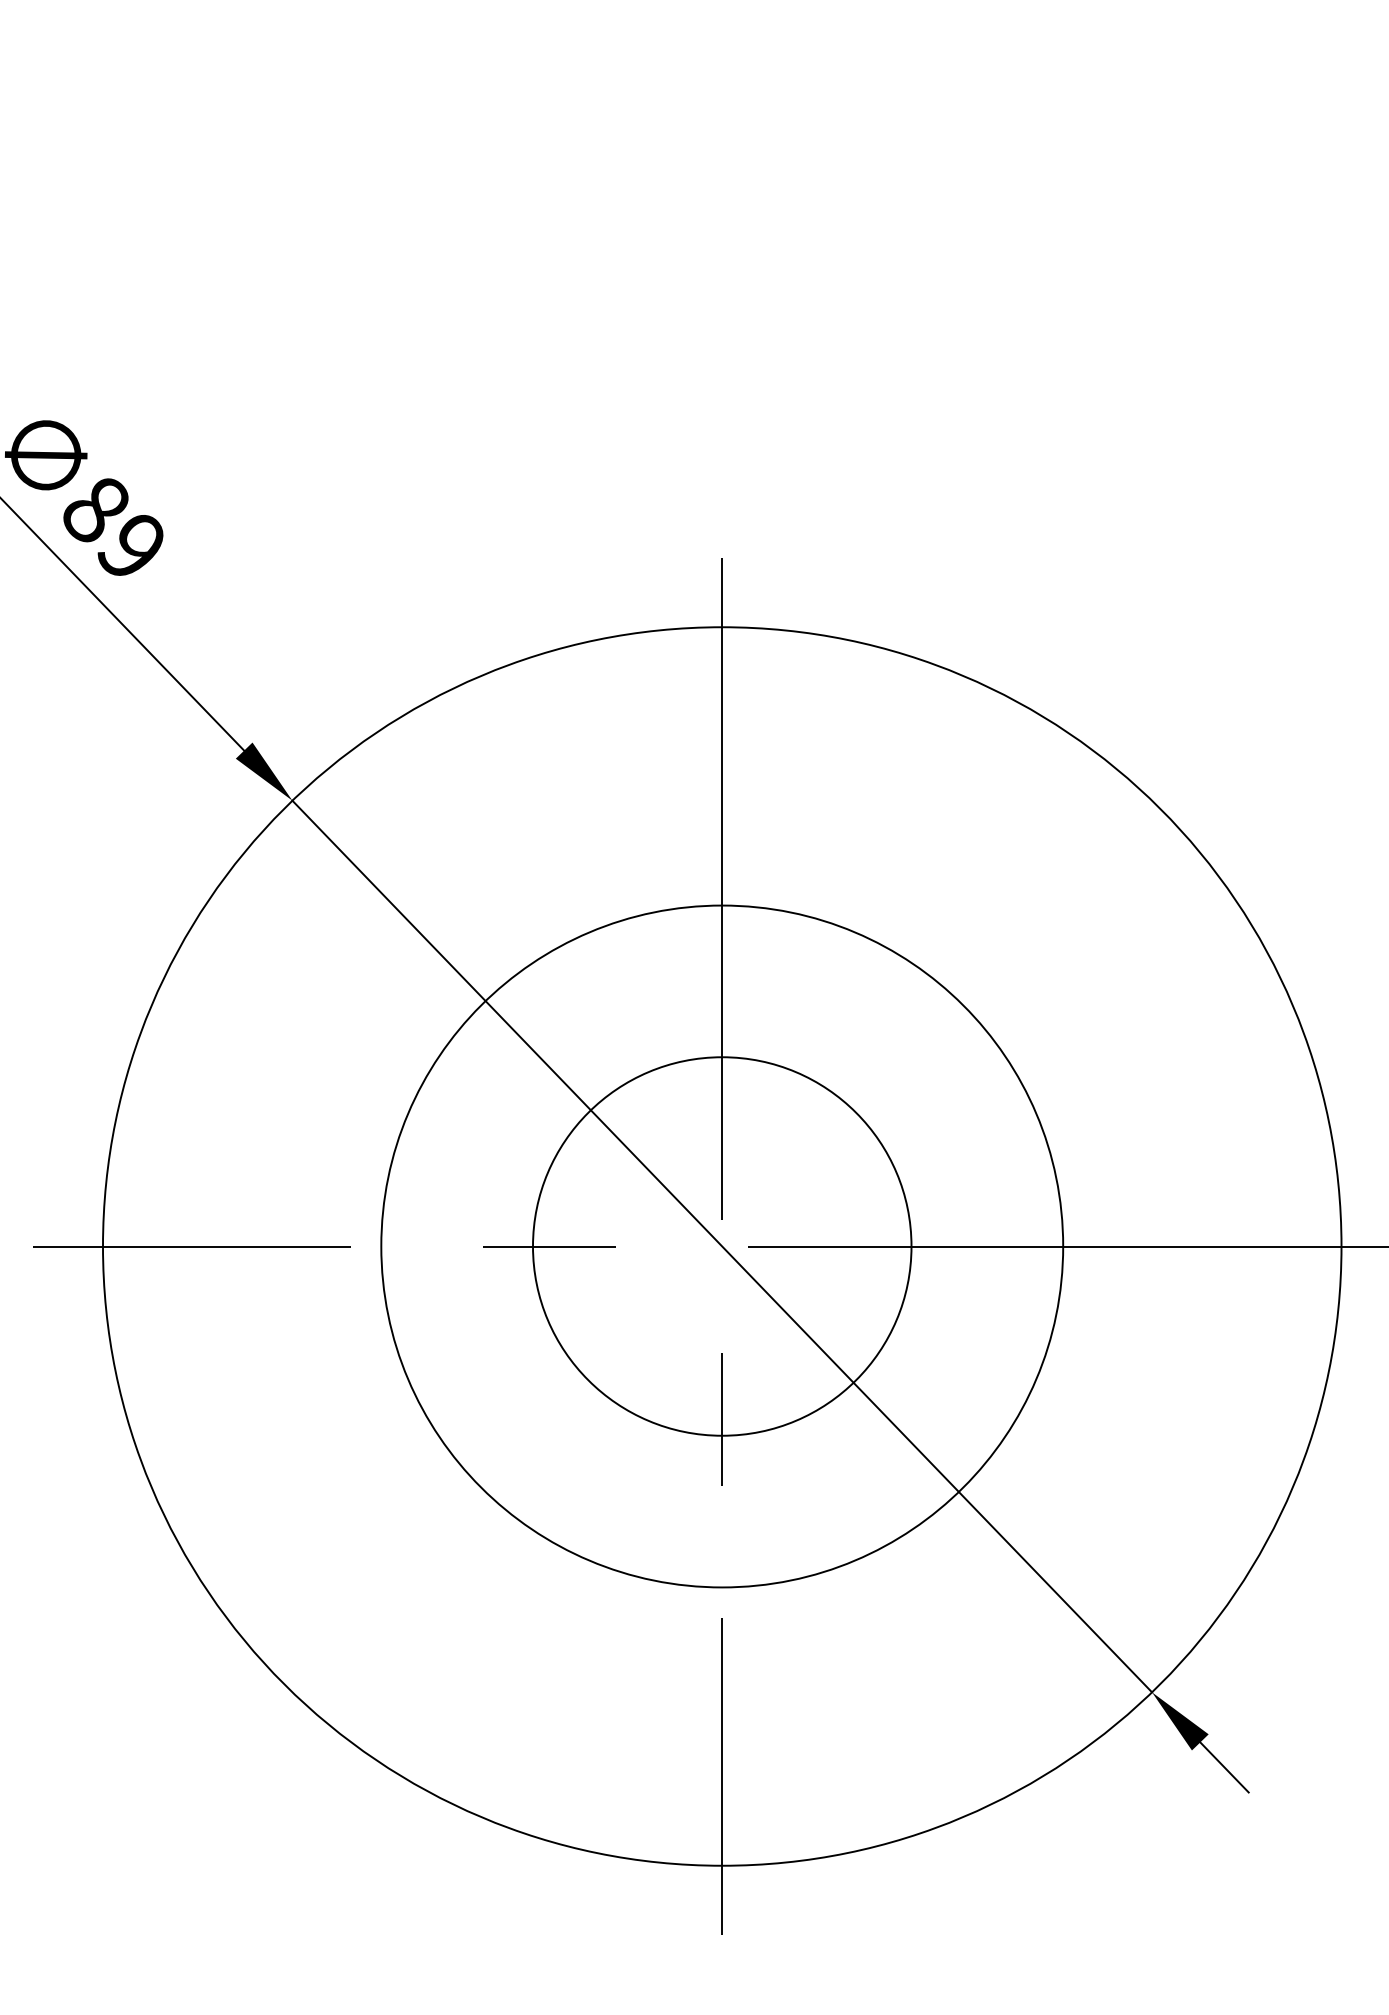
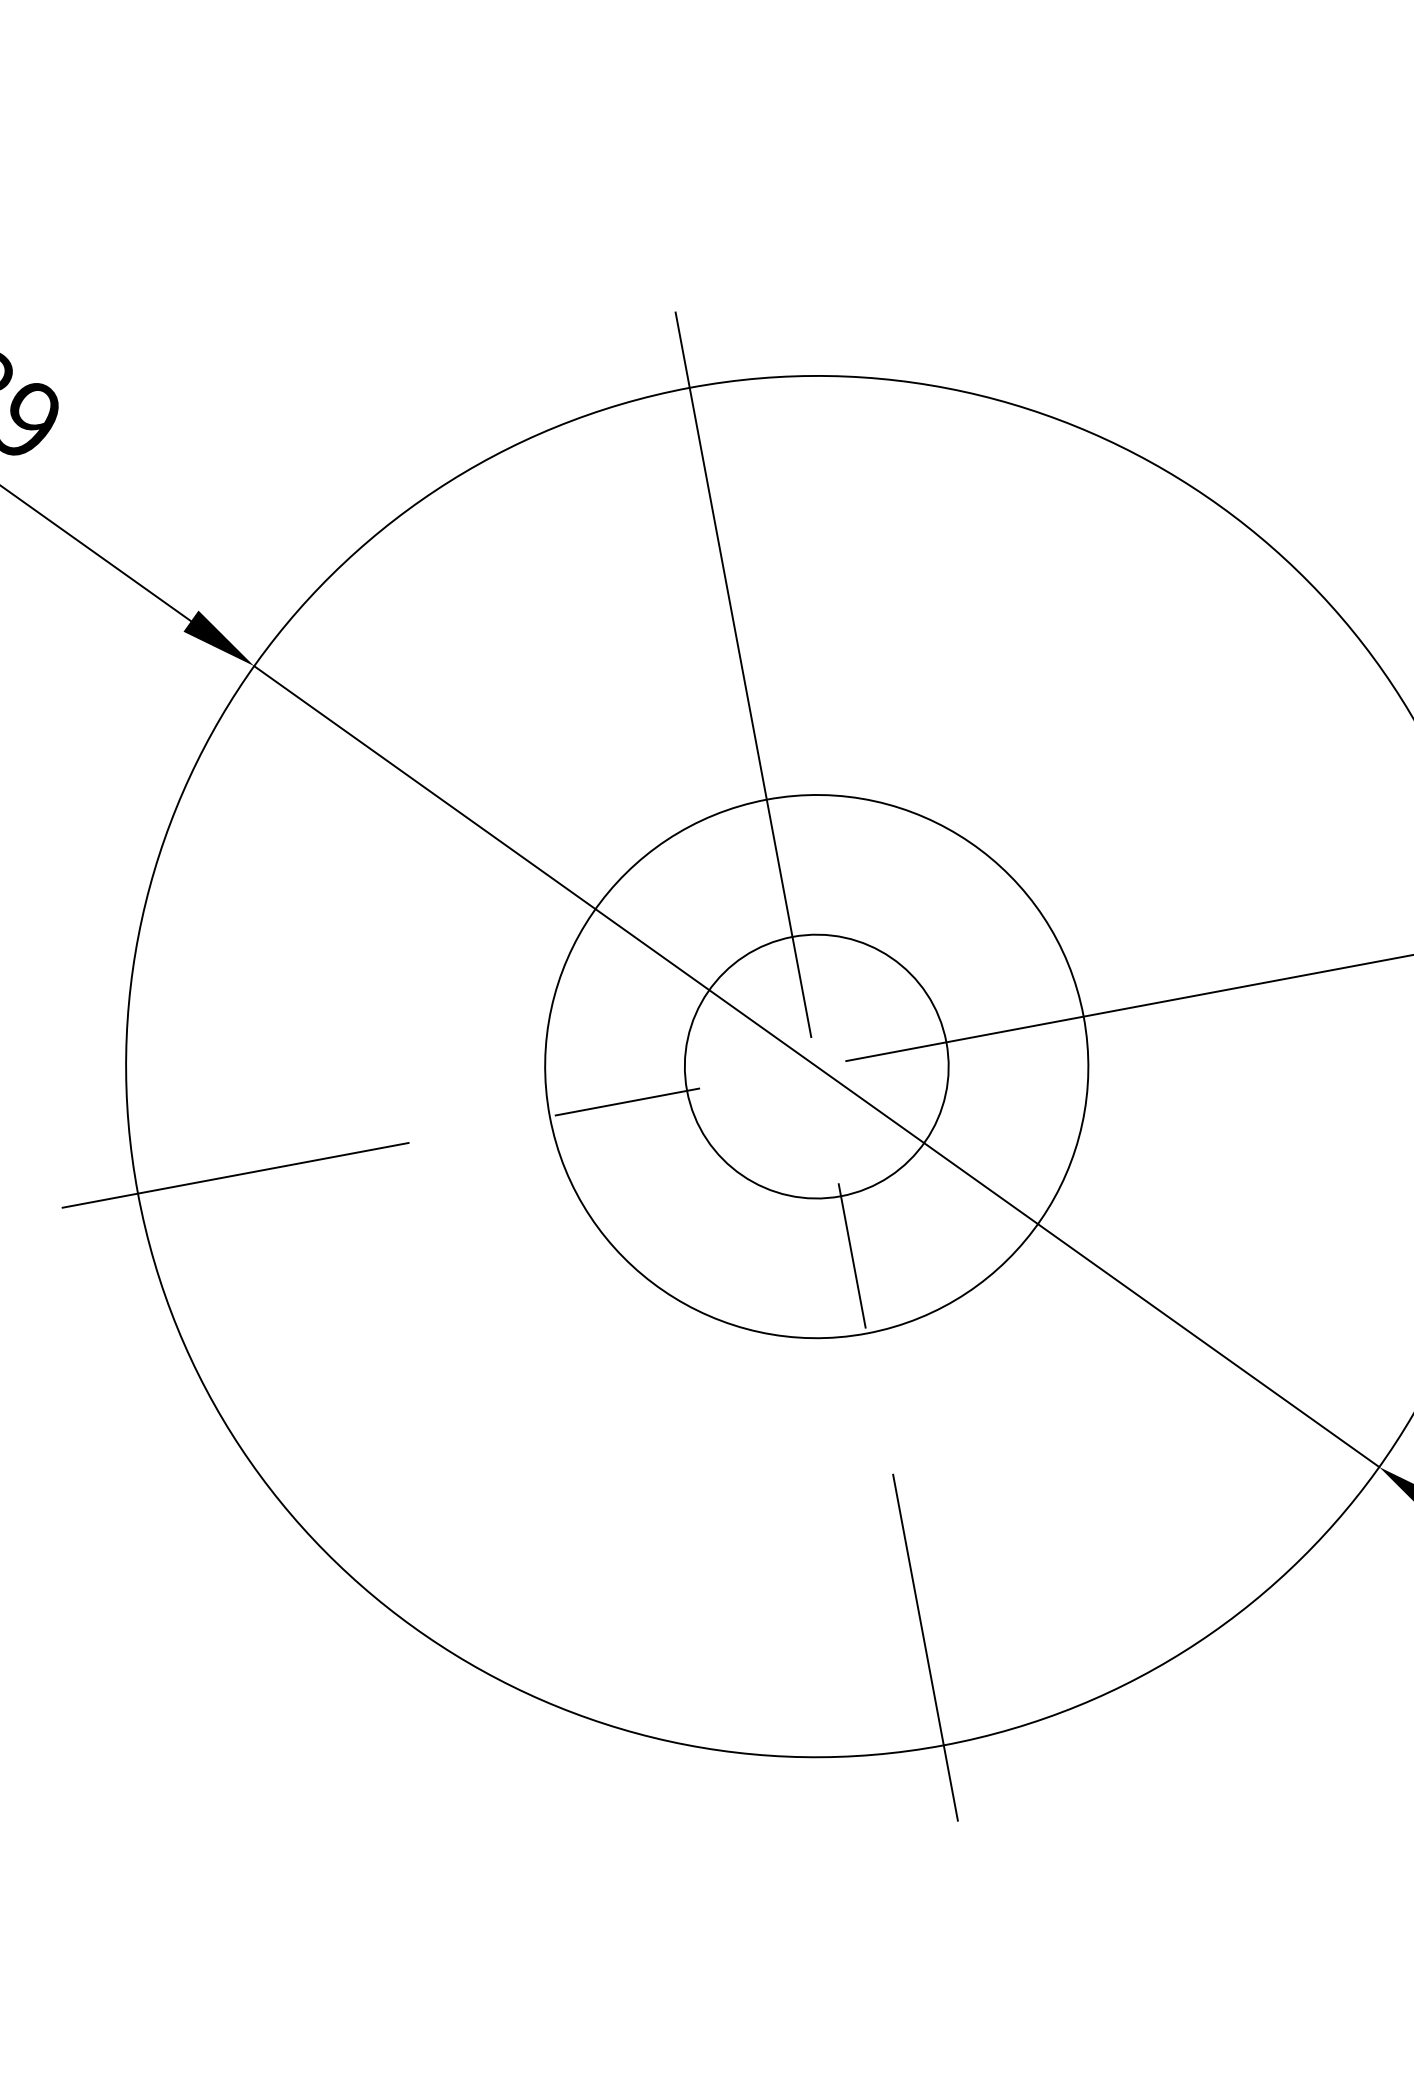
circle: (721, 1246) -> (815, 1066), size x0.62
circle: (721, 1246) -> (815, 1066), size x0.71

